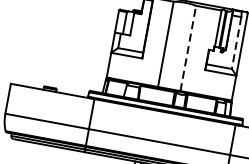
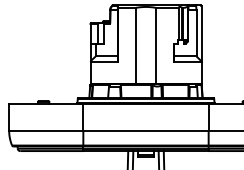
line: (236, 43) -> (196, 33), dashed -> solid
line: (187, 48) -> (155, 45), dashed -> solid

